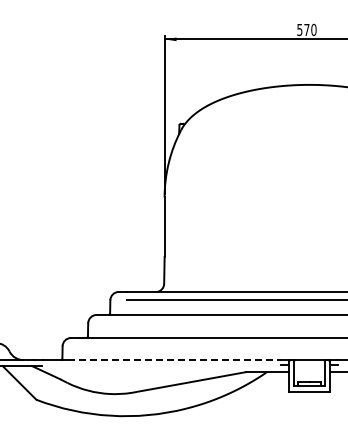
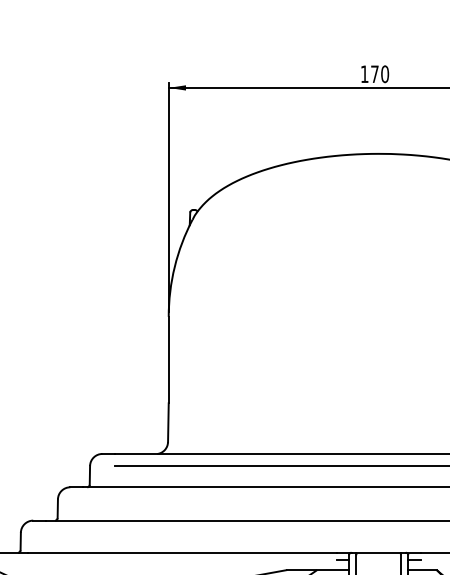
text: (299, 30) -> (364, 75), 570 -> 170
line: (174, 360) -> (183, 553), dashed -> solid

